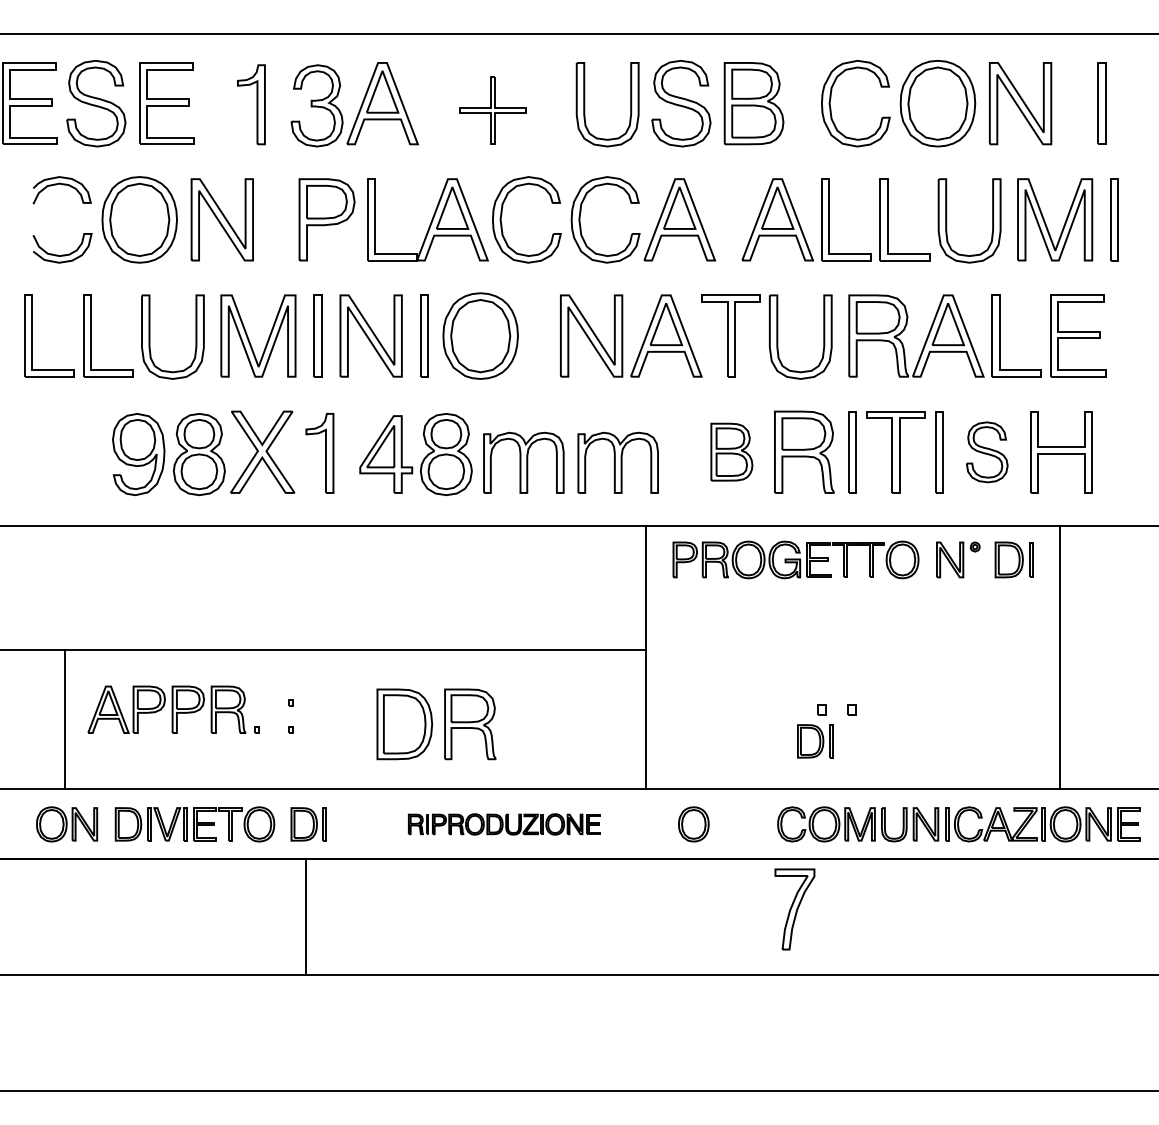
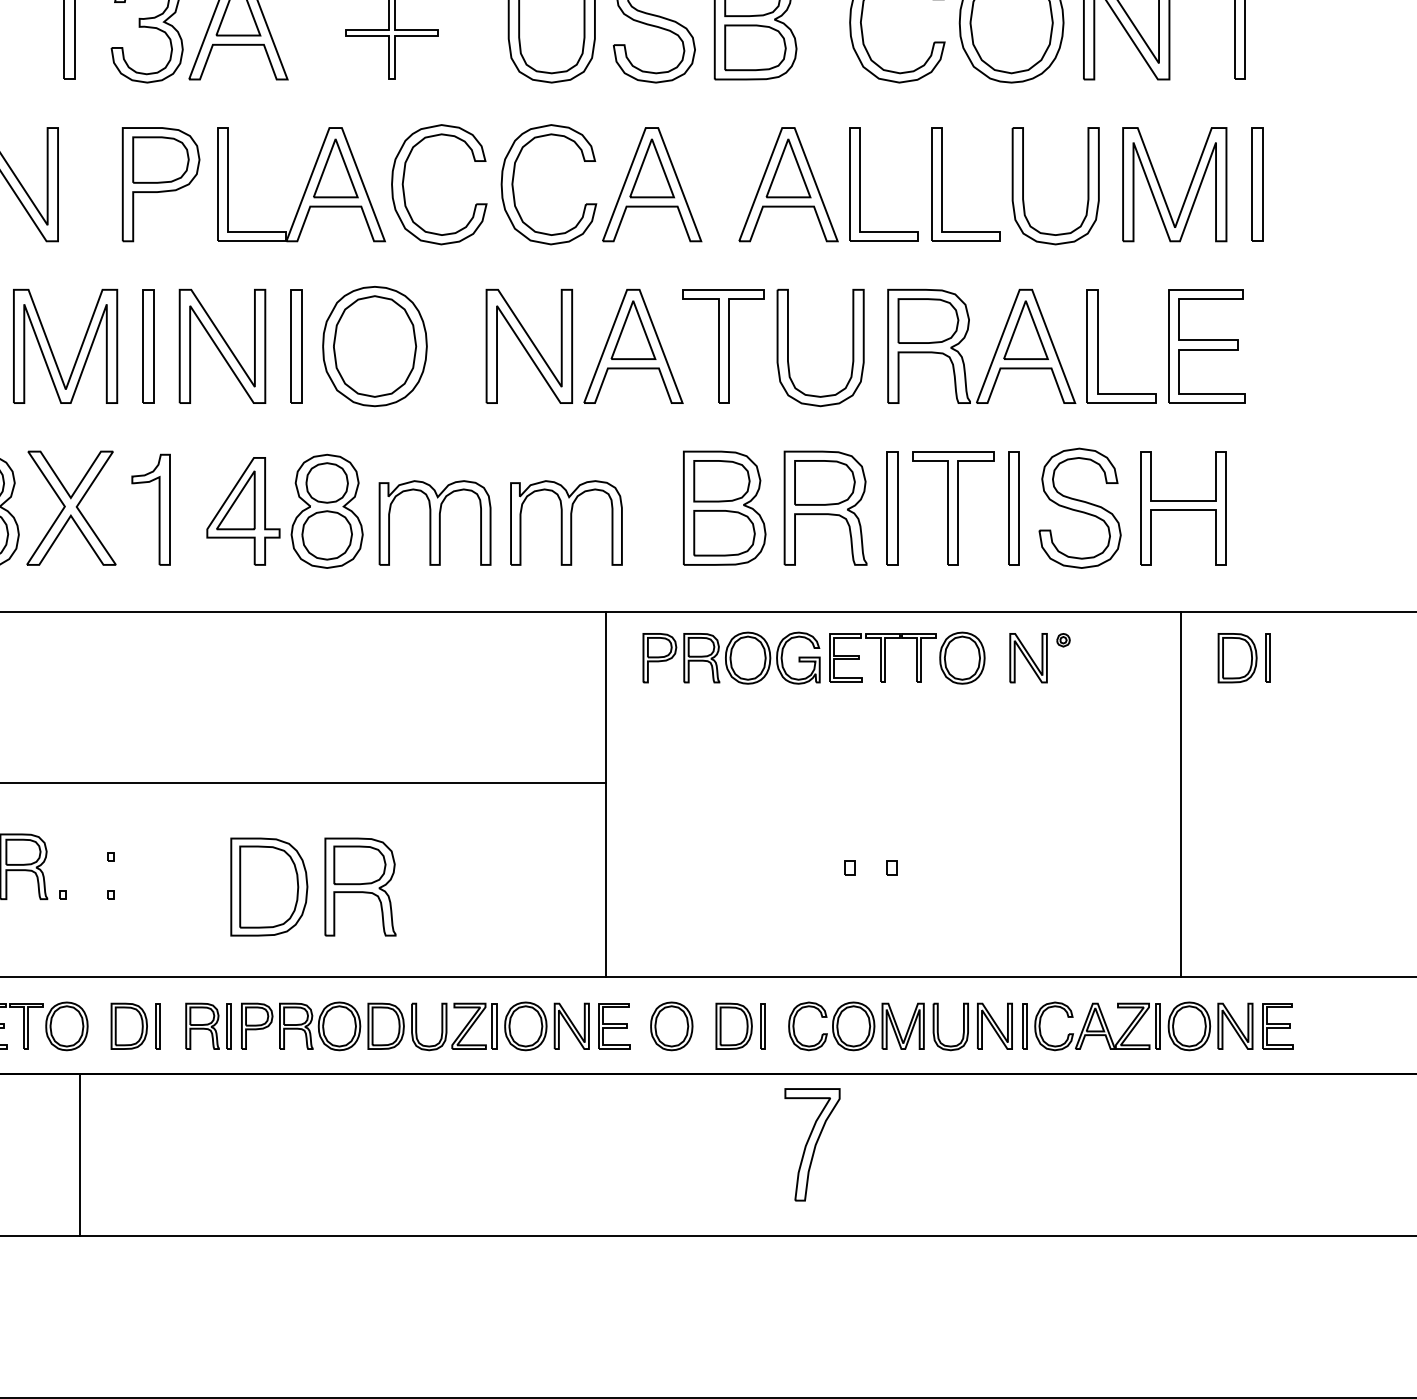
part: (731, 451) -> (724, 507), size x1.43
part: (987, 452) -> (1080, 508), size x1.43
part: (1013, 559) -> (1243, 657), moved
part: (815, 741) -> (740, 1026), moved
part: (504, 824) -> (408, 1026), size x1.67
line: (305, 916) -> (79, 1154), moved

